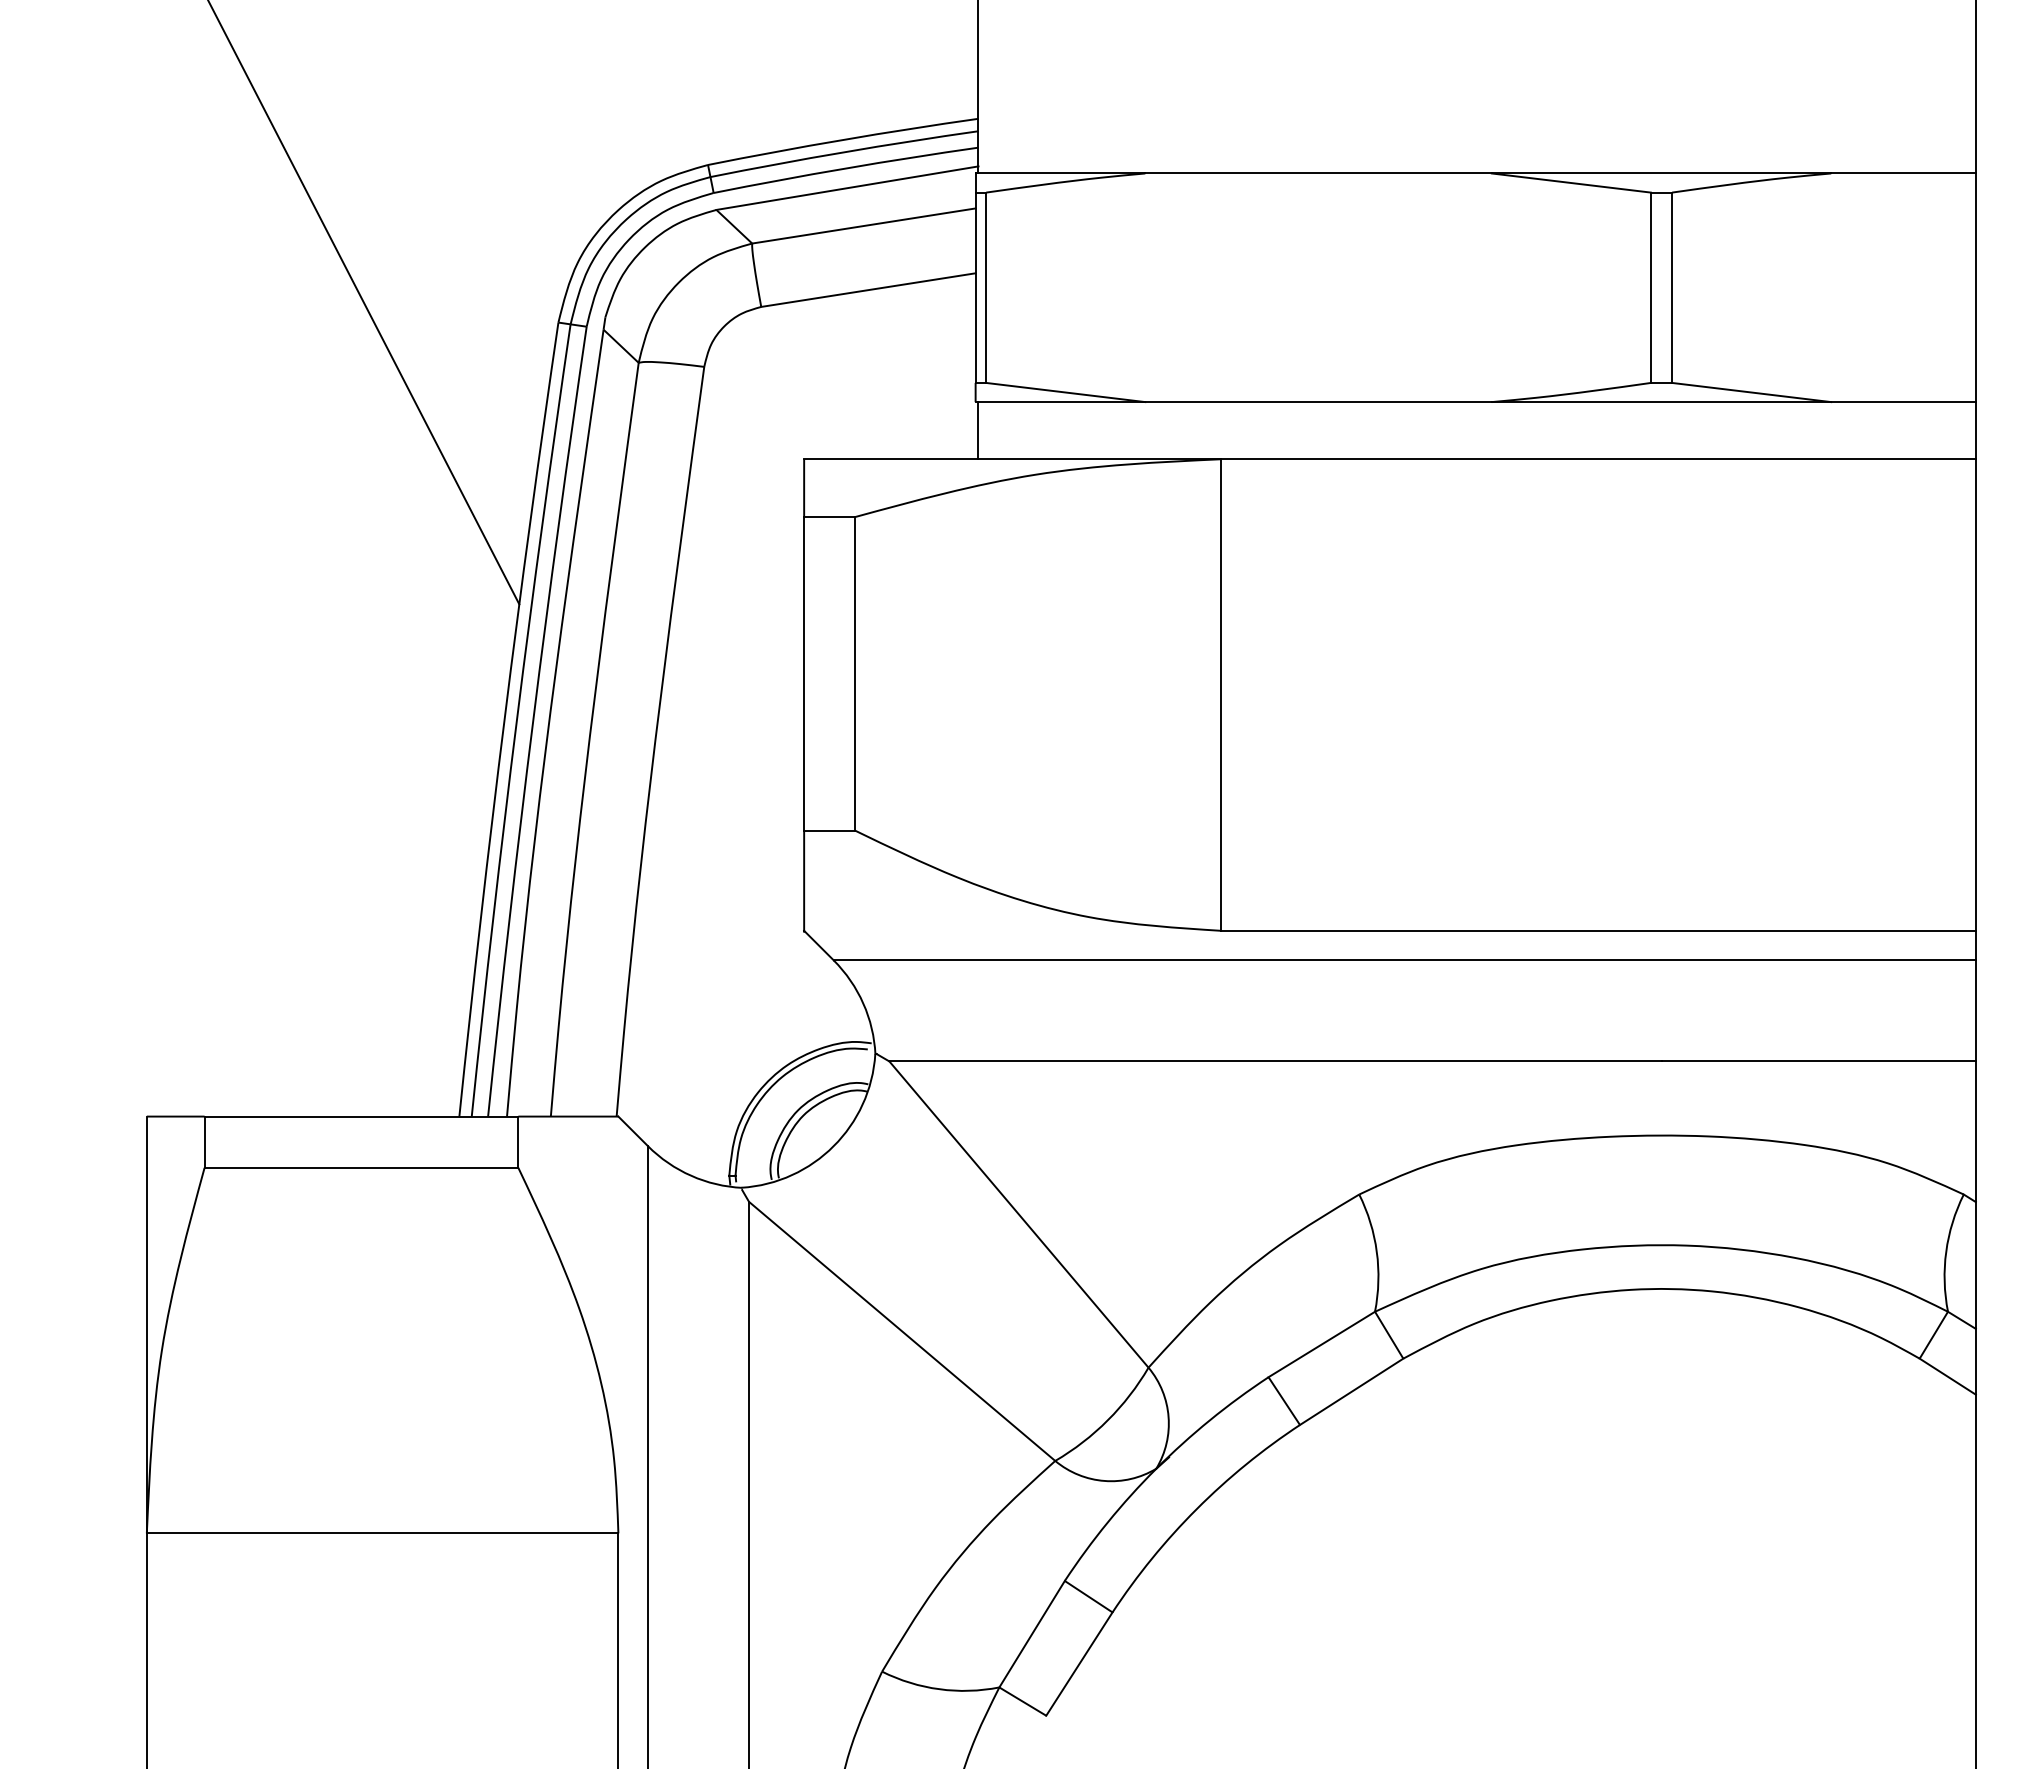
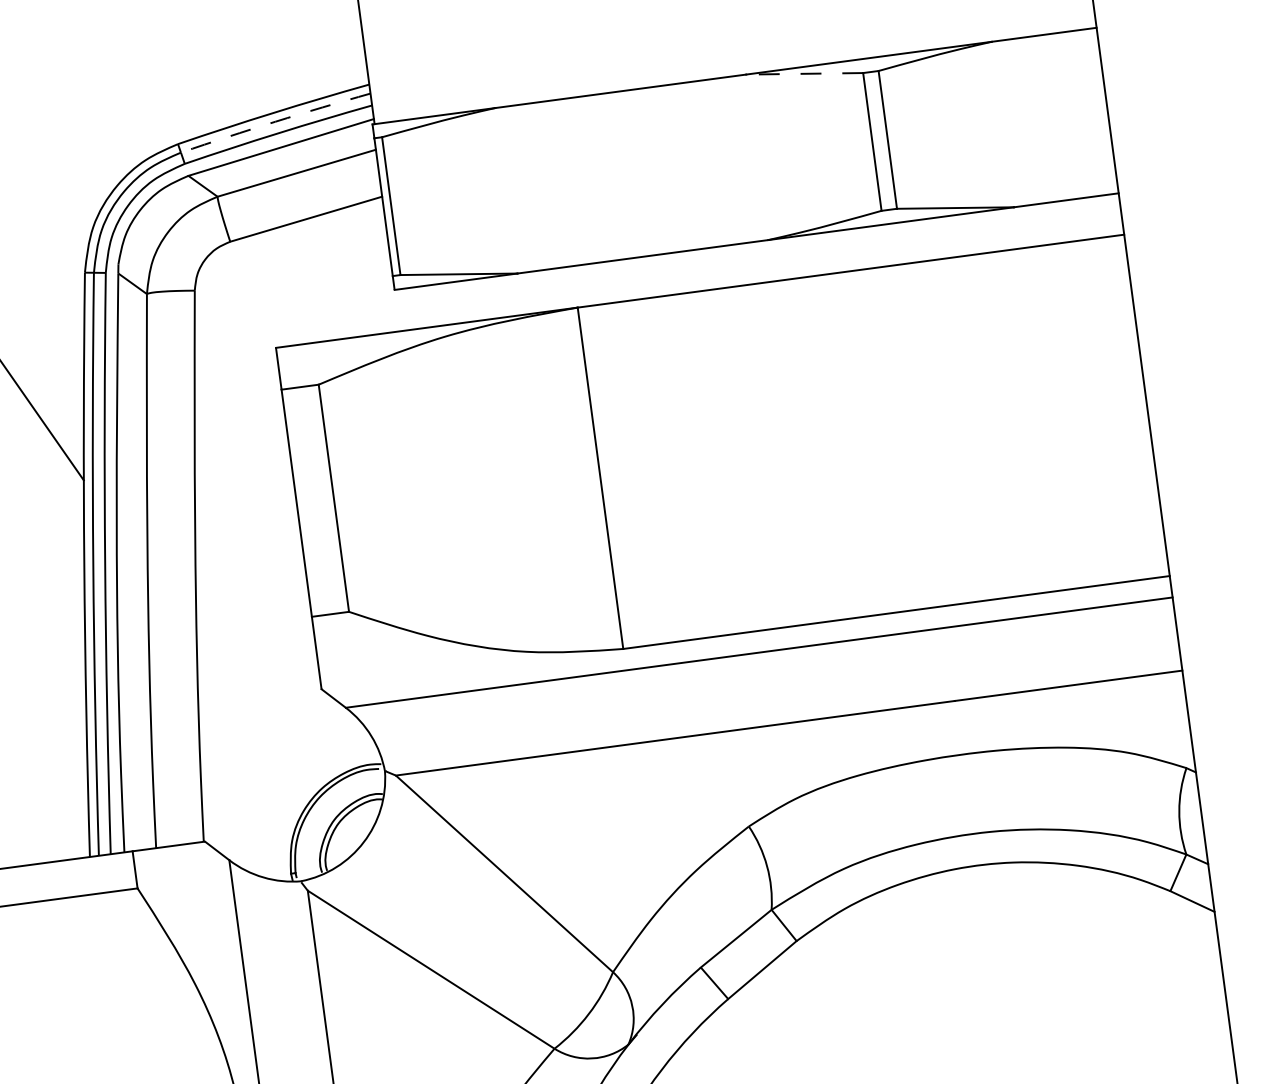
arc: (844, 152) -> (275, 121), solid -> dashed
line: (1570, 182) -> (804, 73), solid -> dashed
line: (978, 430) -> (399, 310), removed

